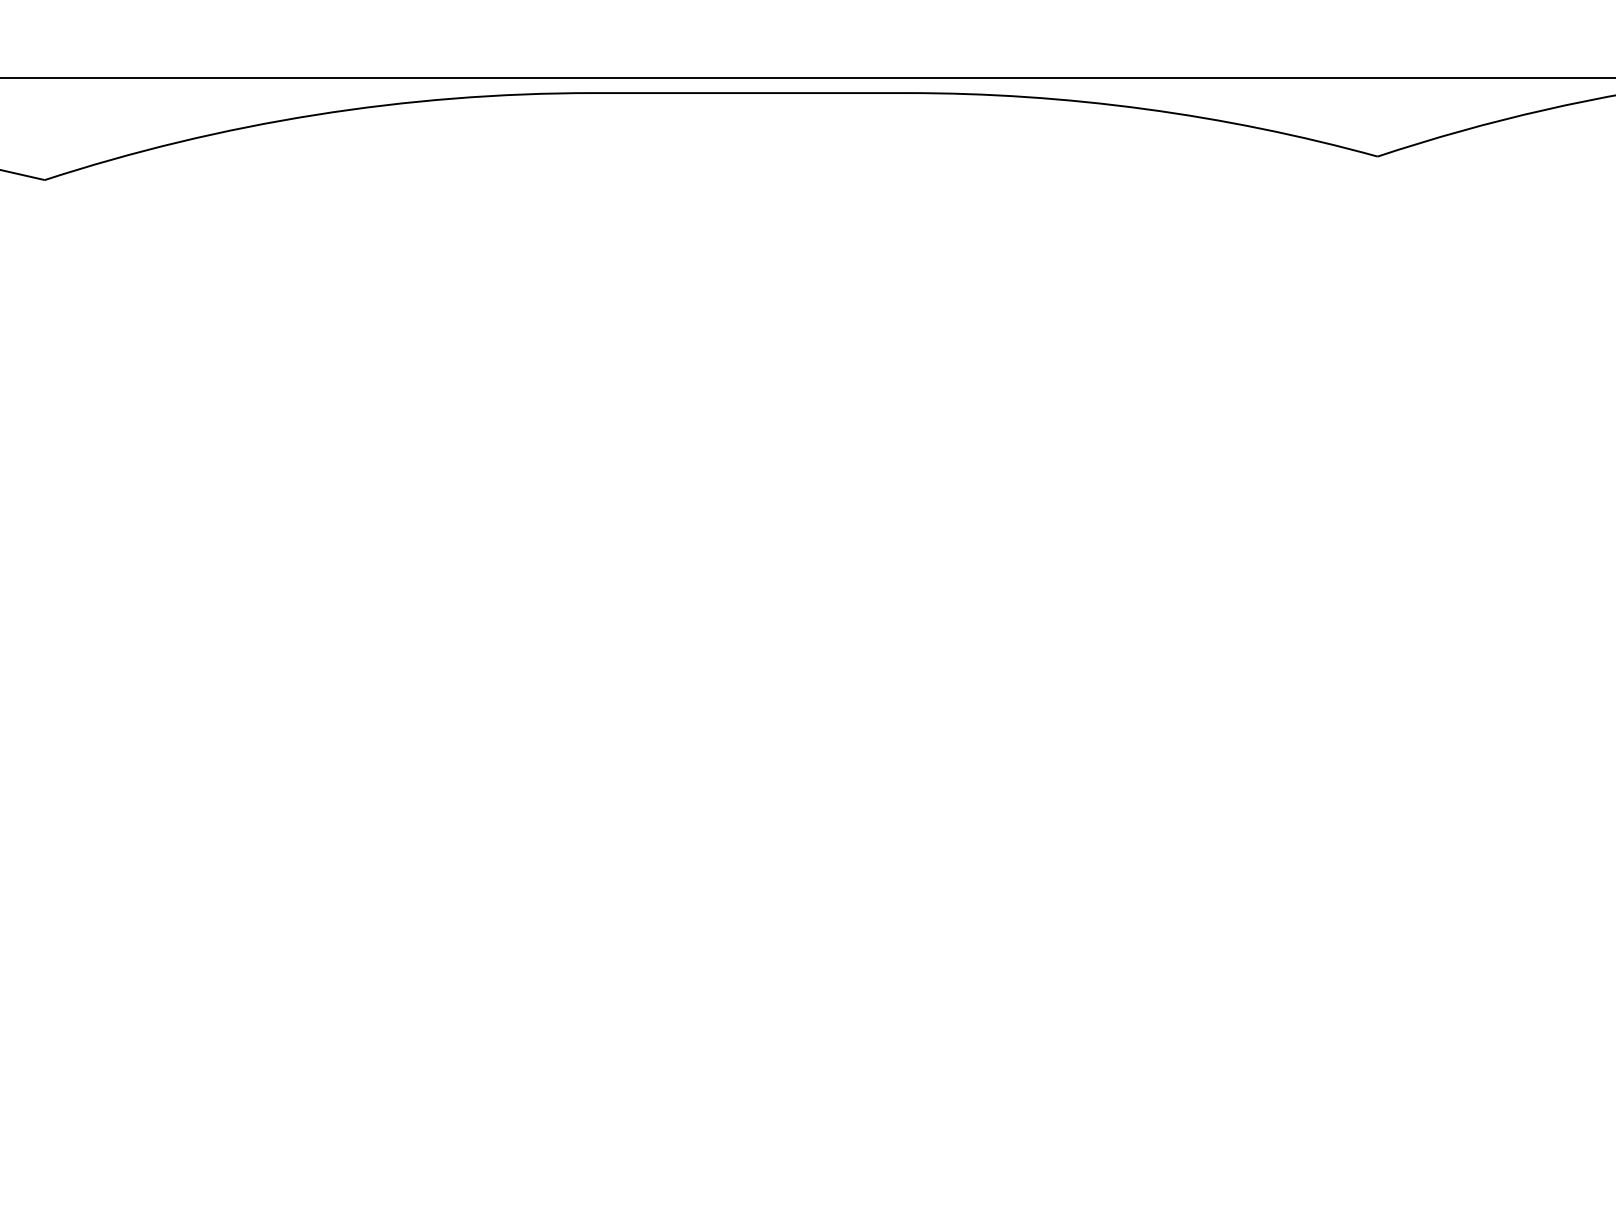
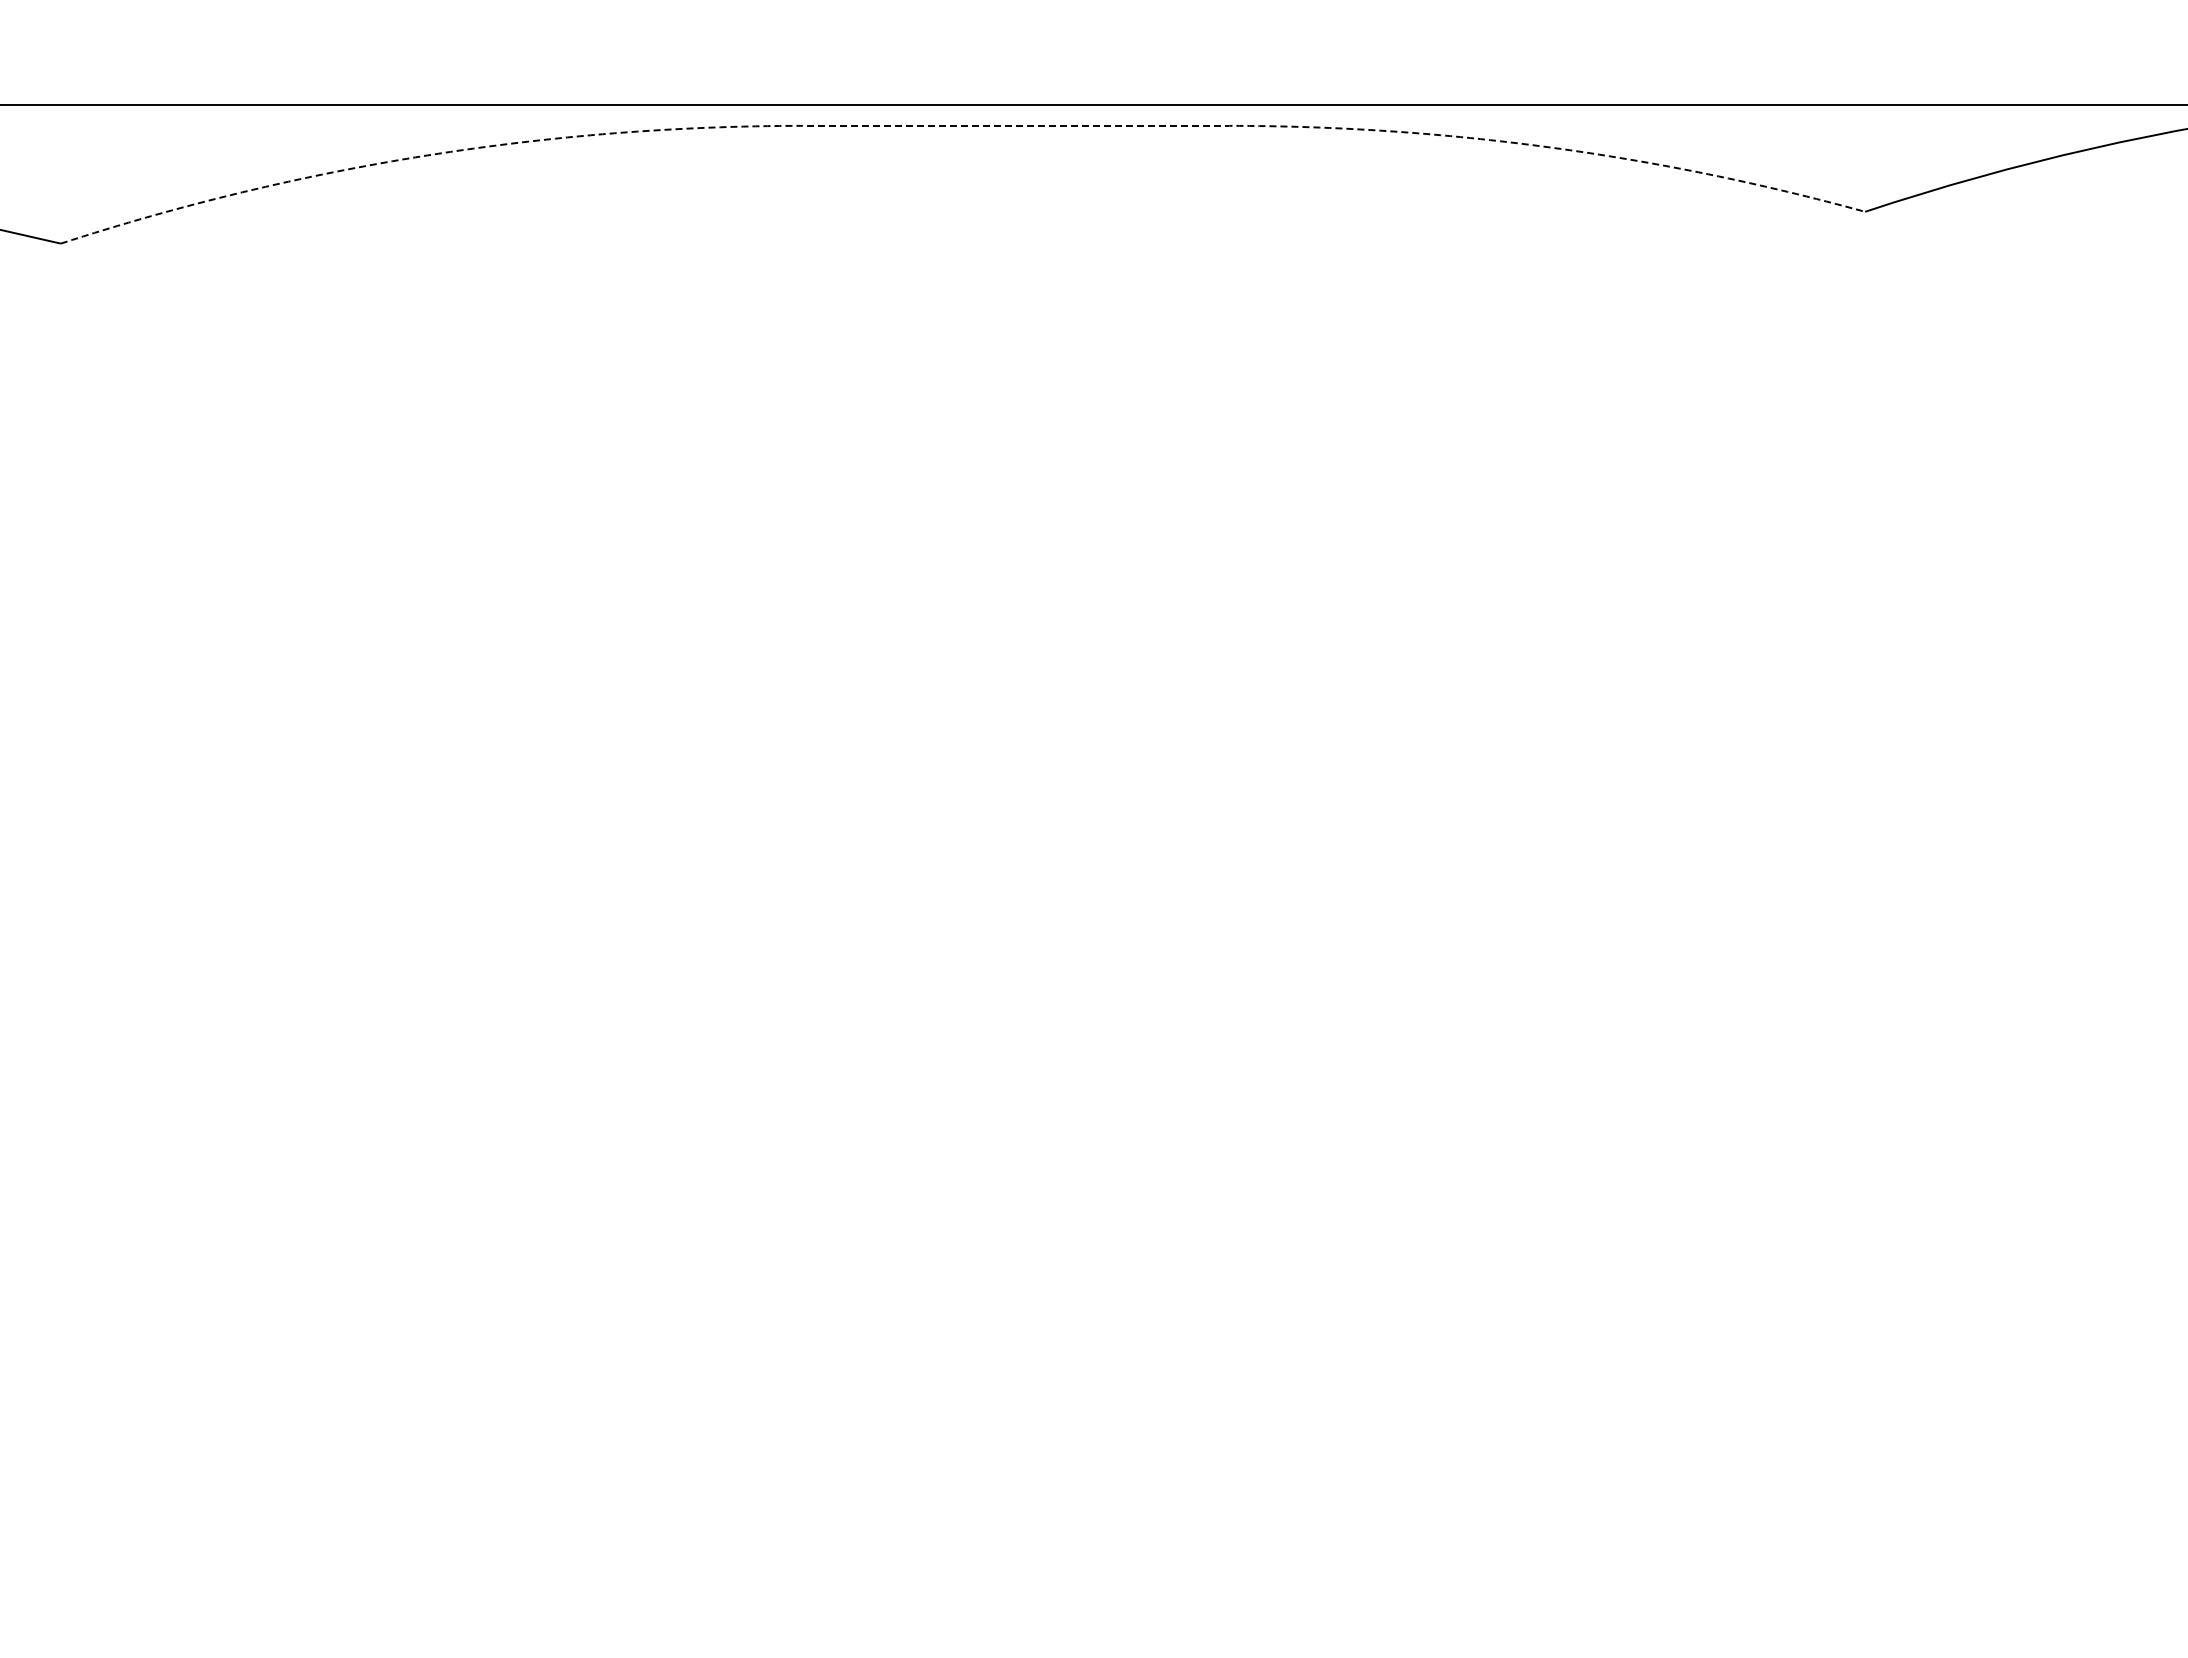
line: (709, 92) -> (960, 125), solid -> dashed

